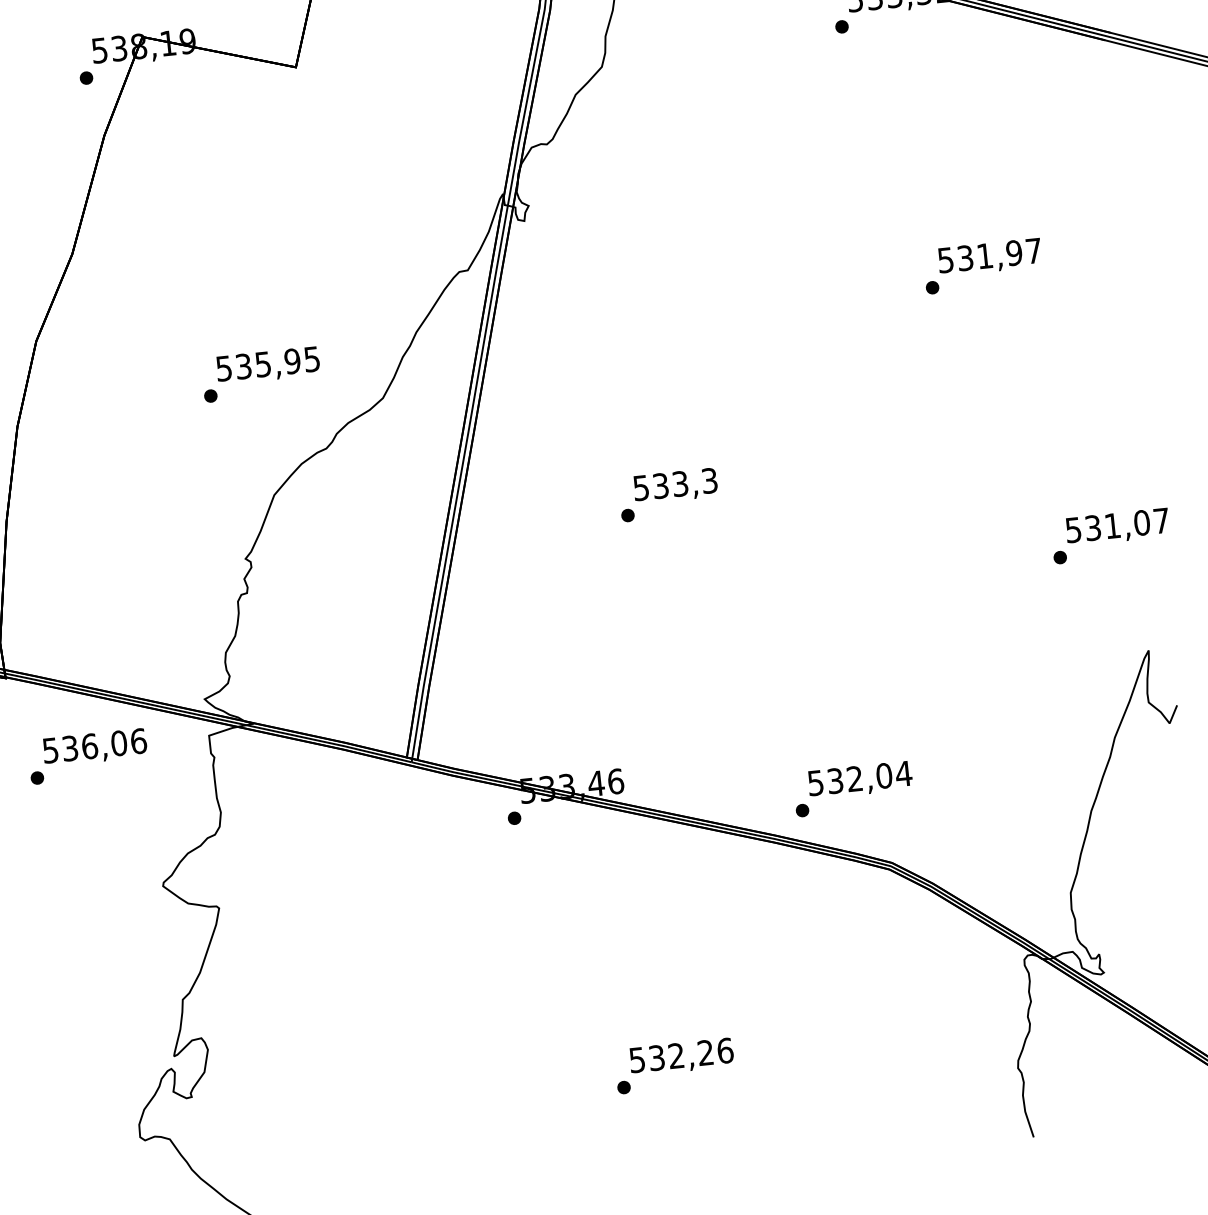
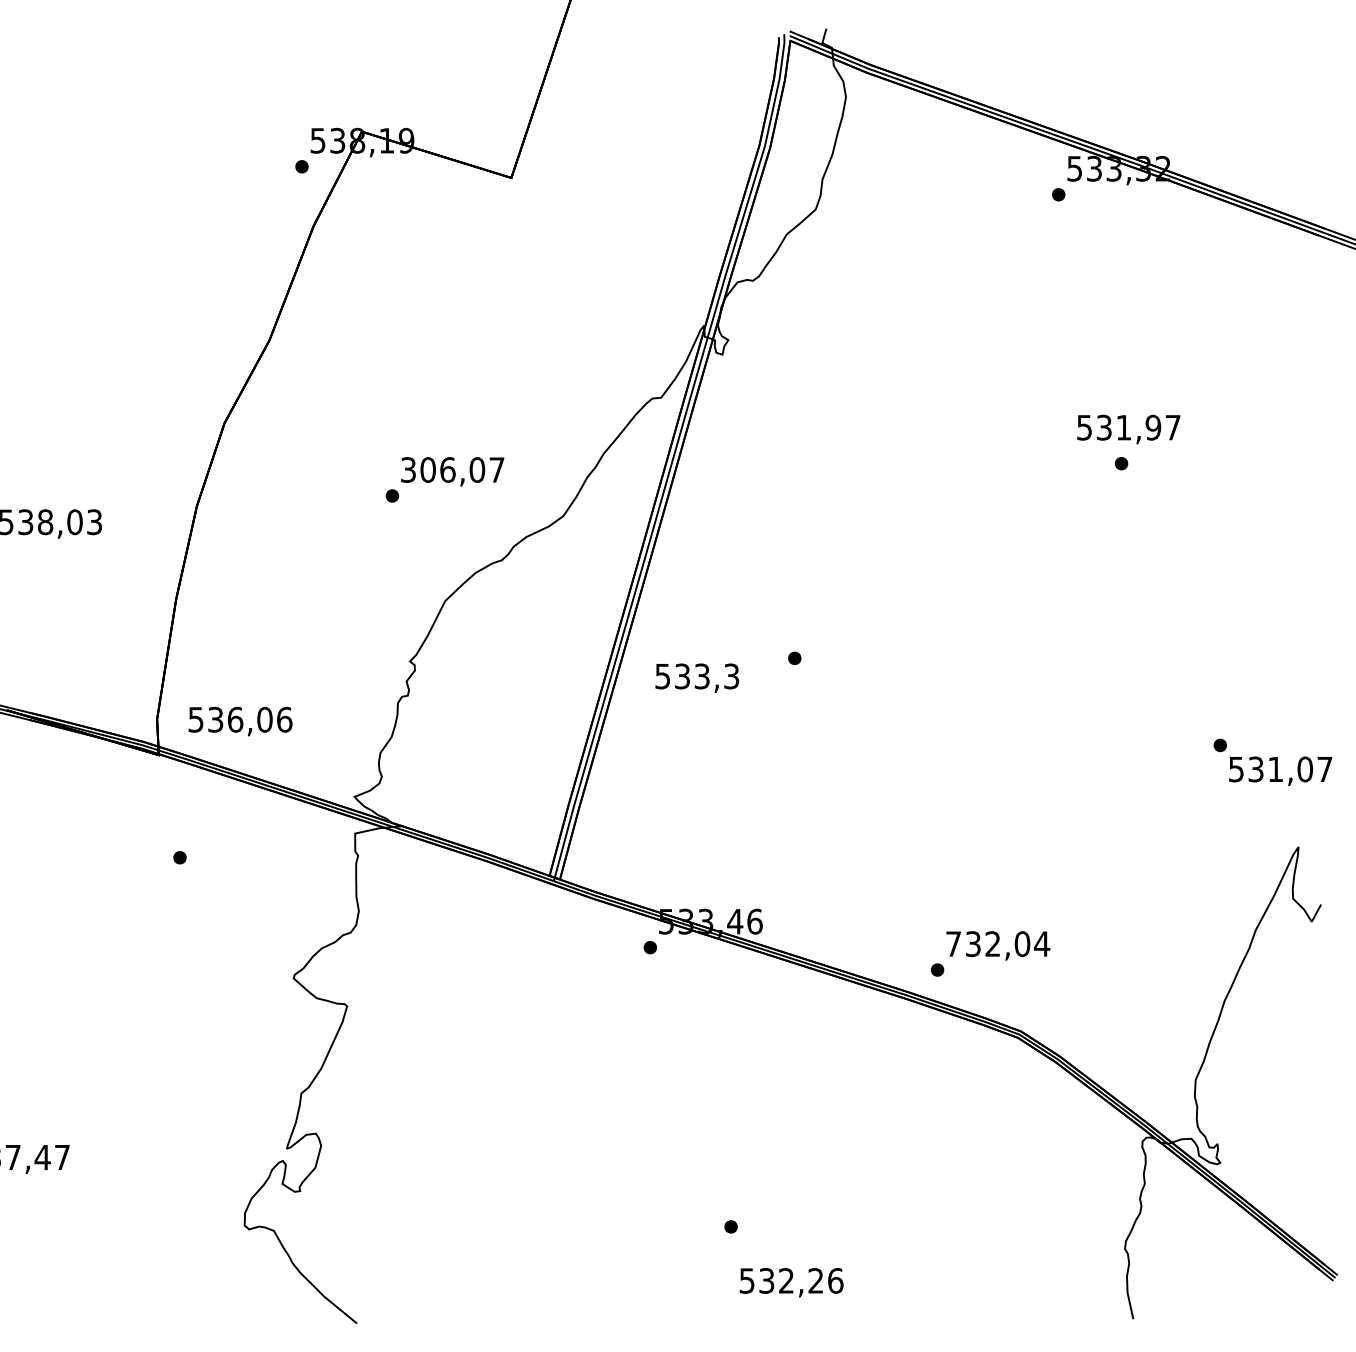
text: (989, 257) -> (1128, 429), moved
text: (267, 363) -> (452, 469), 535,95 -> 306,07
text: (675, 485) -> (697, 677), moved
text: (1117, 526) -> (1280, 770), moved
text: (95, 747) -> (240, 721), moved
text: (815, 783) -> (953, 944), 532,04 -> 732,04
text: (681, 1057) -> (791, 1282), moved

